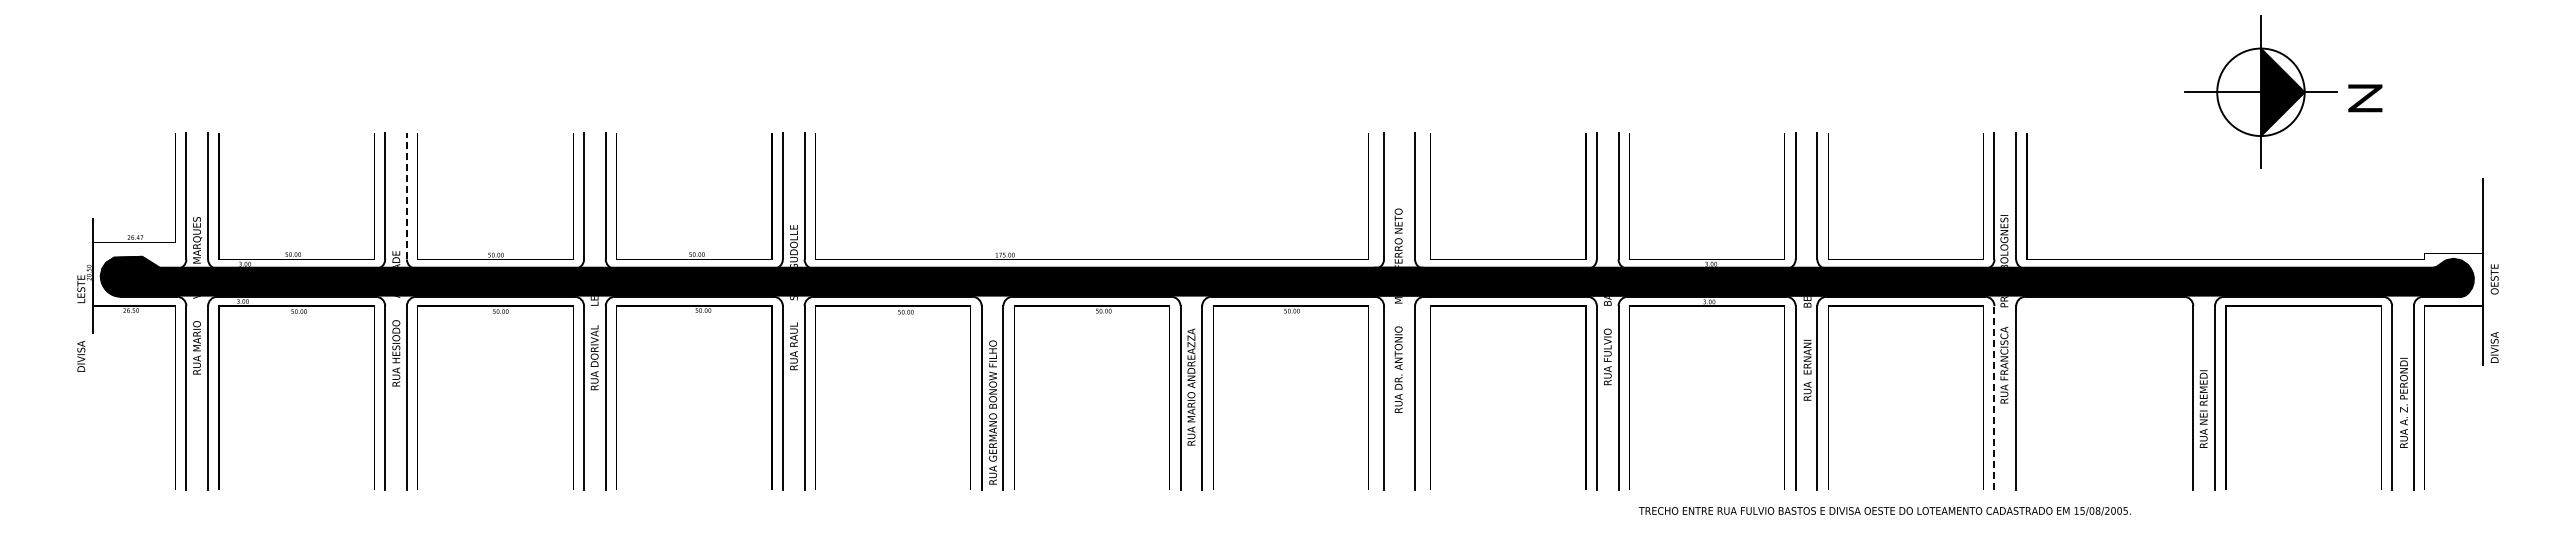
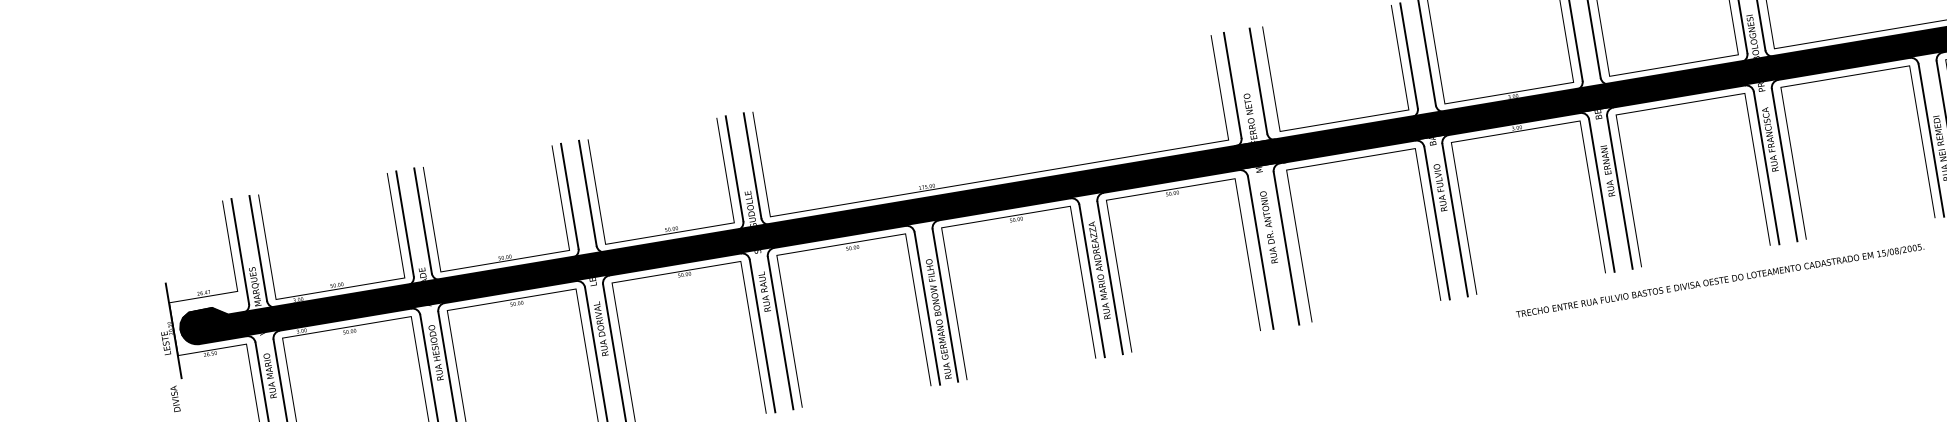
line: (406, 195) -> (422, 220), dashed -> solid
line: (2027, 397) -> (1793, 163), added
line: (1994, 398) -> (1766, 168), dashed -> solid
text: (1884, 511) -> (1719, 281), moved

